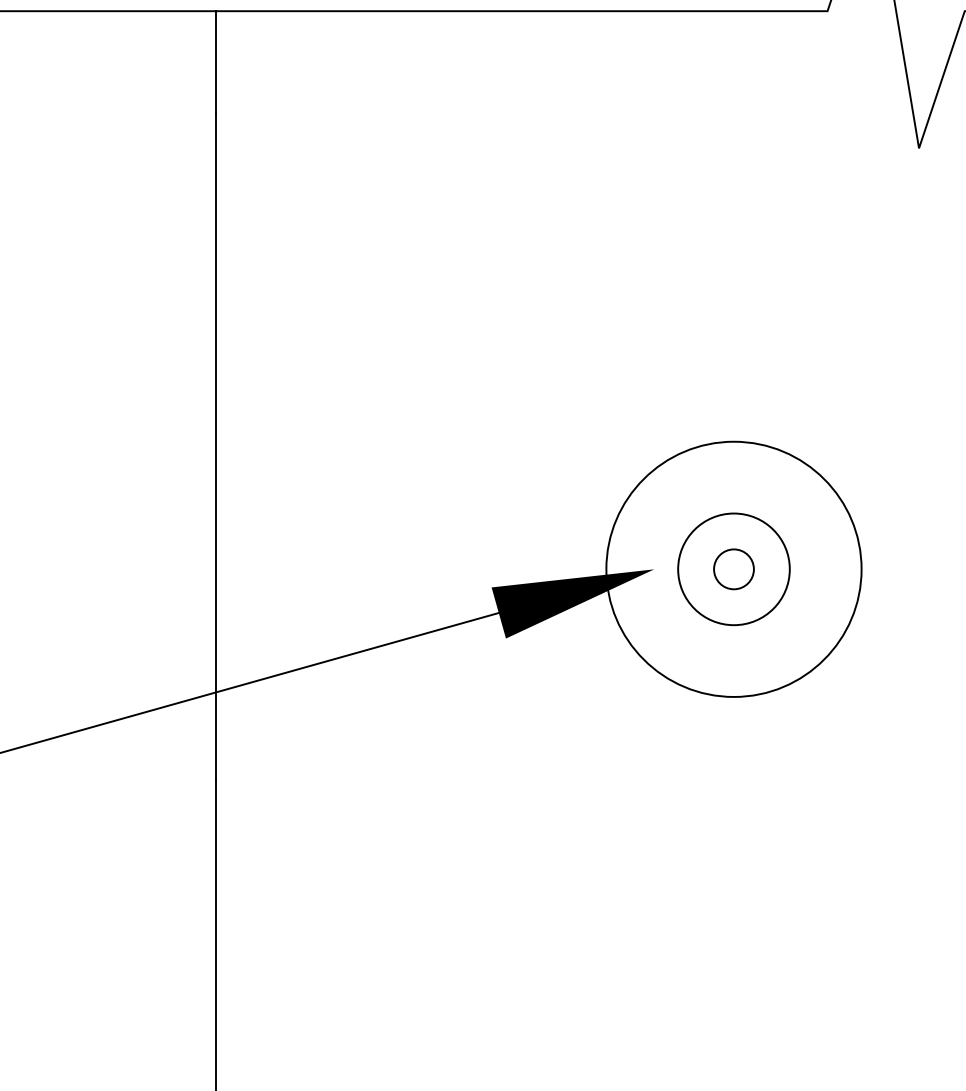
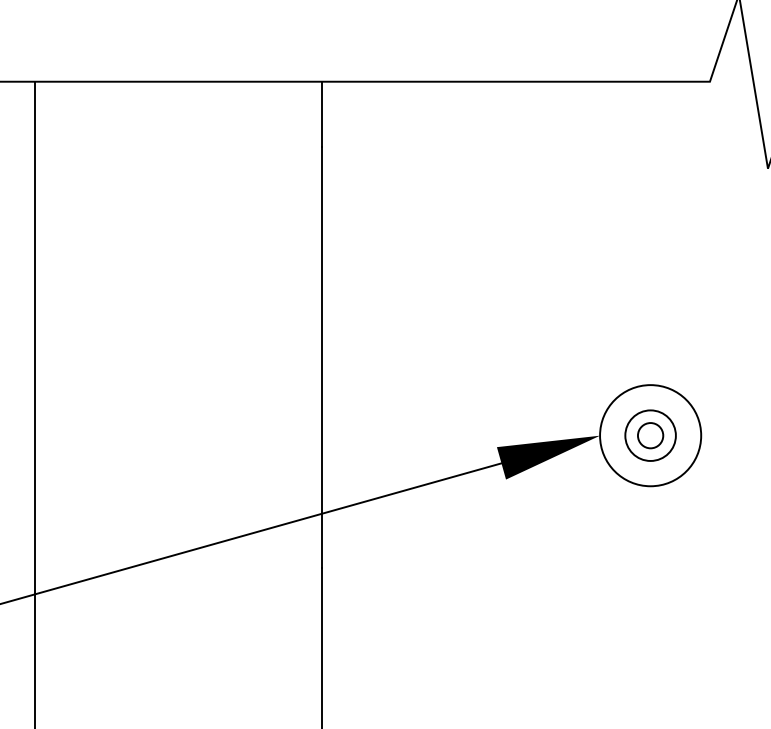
circle: (733, 569) -> (650, 435), size x0.62
circle: (733, 569) -> (650, 435), size x0.71

